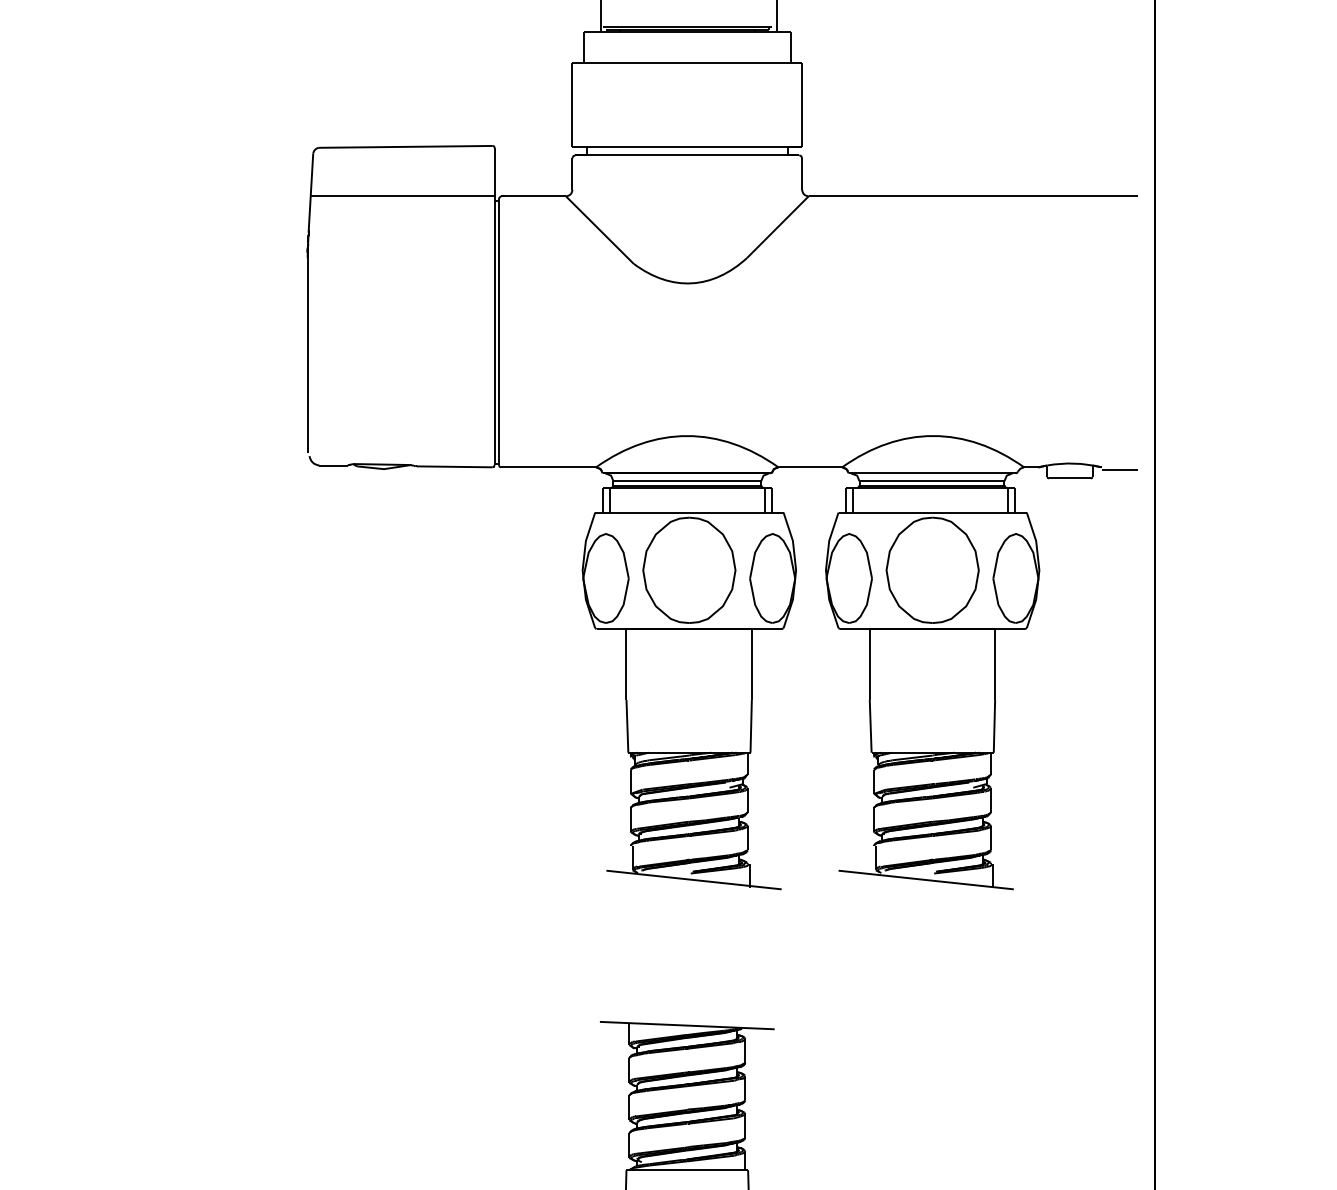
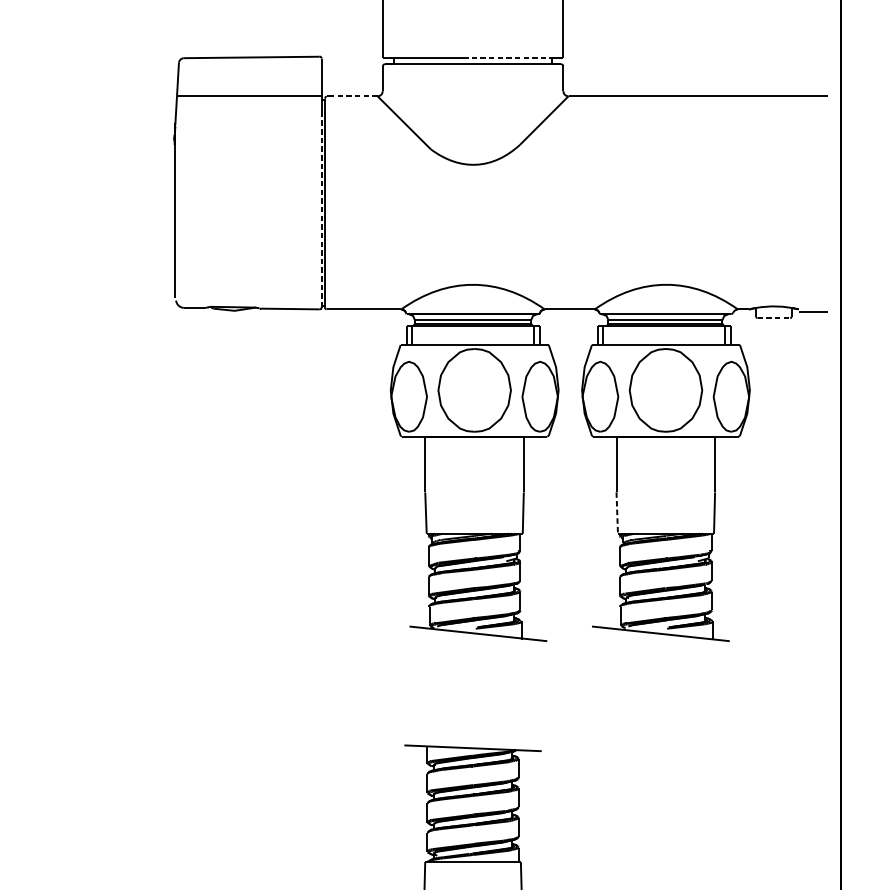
line: (738, 147) -> (513, 57), solid -> dashed
line: (533, 196) -> (352, 96), solid -> dashed
line: (494, 342) -> (321, 211), solid -> dashed
line: (1069, 478) -> (773, 318), solid -> dashed
line: (870, 726) -> (617, 513), solid -> dashed

